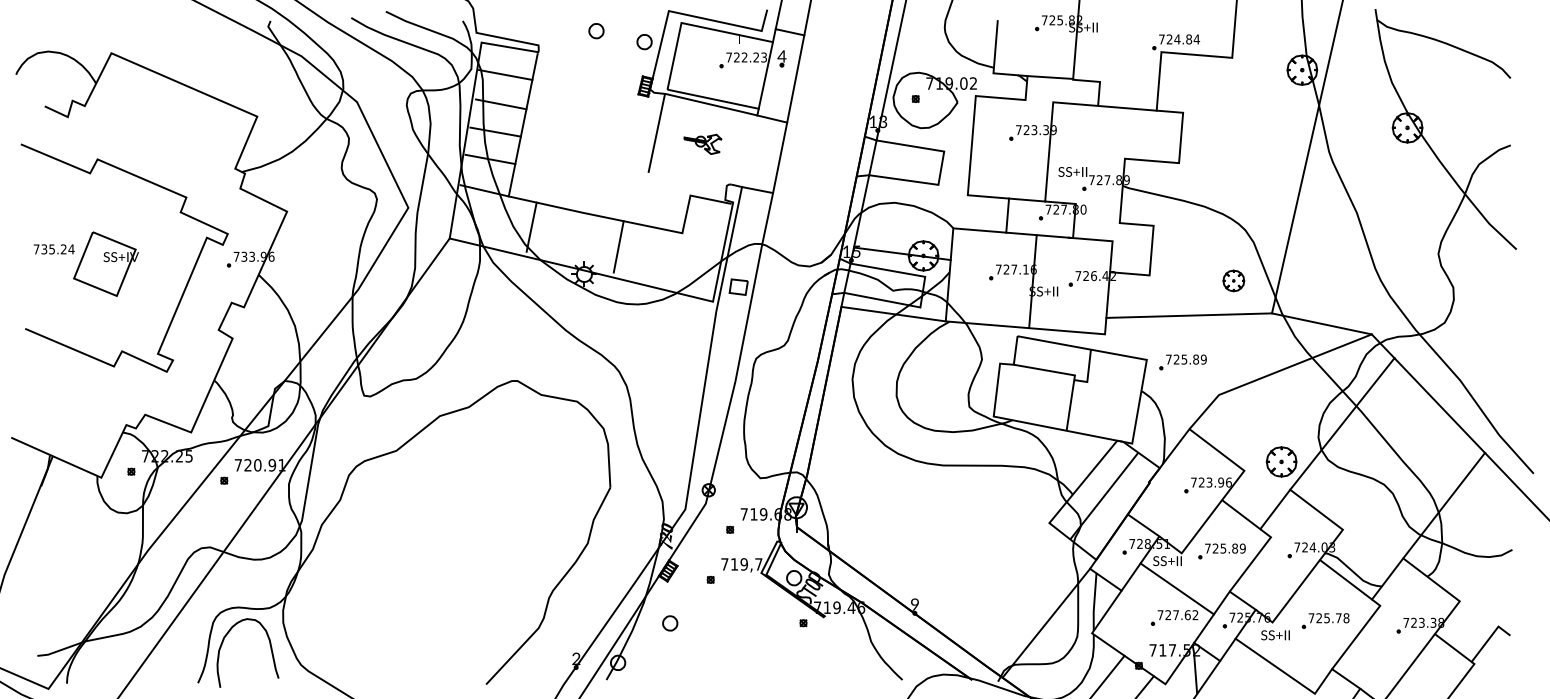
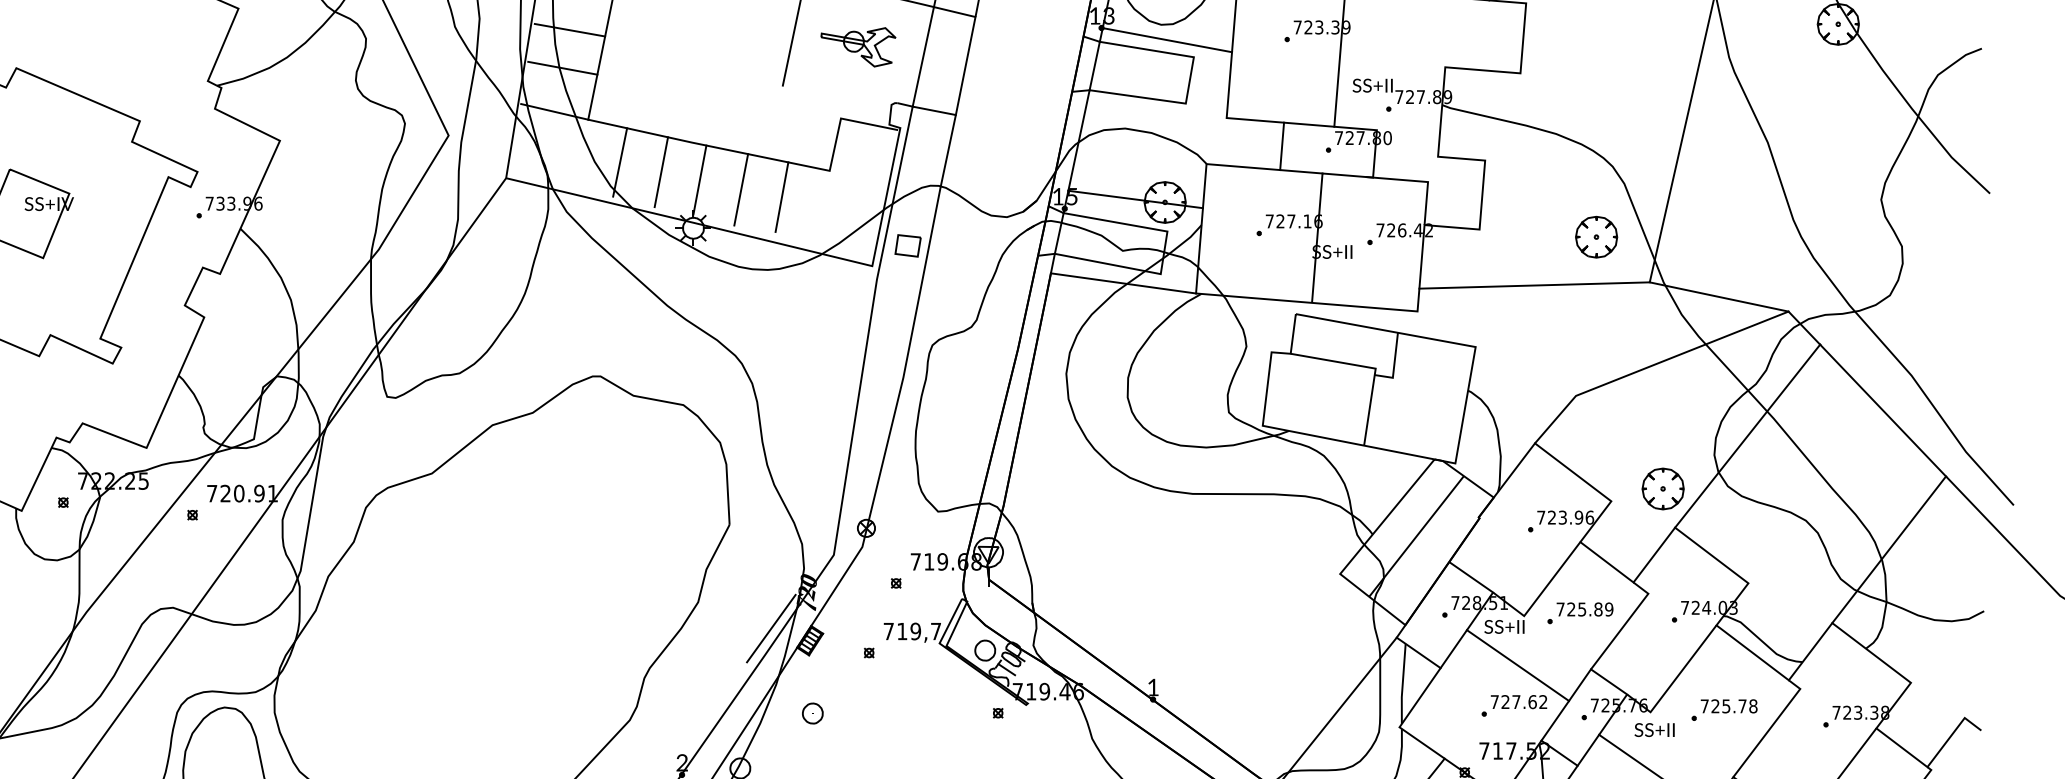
line: (924, 138) -> (1166, 39), added
part: (702, 144) -> (857, 47), size x1.43
line: (749, 151) -> (923, 57), added
line: (561, 234) -> (661, 172), added
line: (588, 239) -> (699, 179), added
line: (647, 252) -> (781, 197), added
part: (1233, 280) -> (1596, 236), size x1.43
part: (1182, 362) -> (1525, 350), removed
line: (639, 562) -> (770, 628), added
text: (914, 604) -> (1152, 687), 9 -> 1

